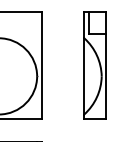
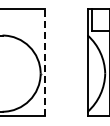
line: (41, 65) -> (45, 62), solid -> dashed

